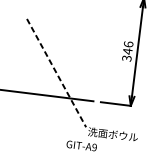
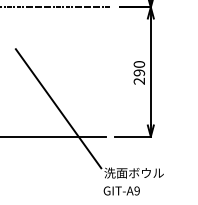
text: (127, 51) -> (139, 72), 346 -> 290
line: (56, 73) -> (58, 109), dashed -> solid
text: (81, 145) -> (121, 190), moved

